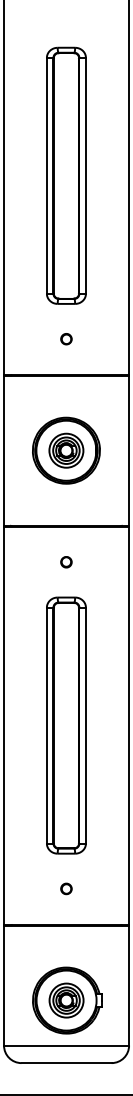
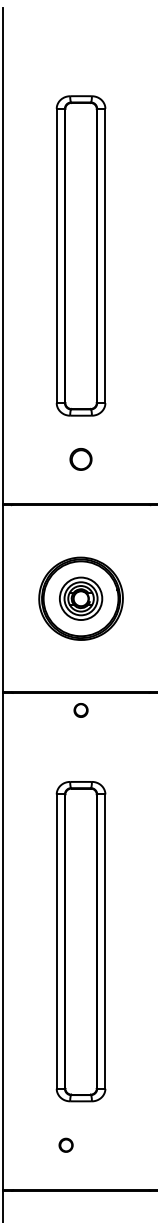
part: (66, 339) -> (81, 460), size x1.6
part: (66, 562) -> (81, 710), moved
part: (66, 888) -> (66, 1144), moved

